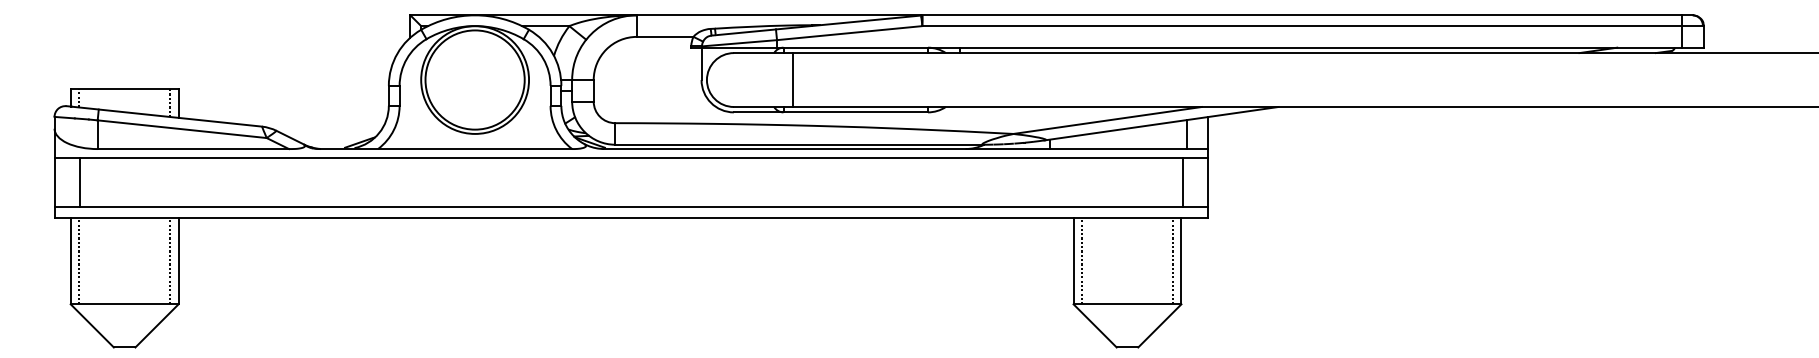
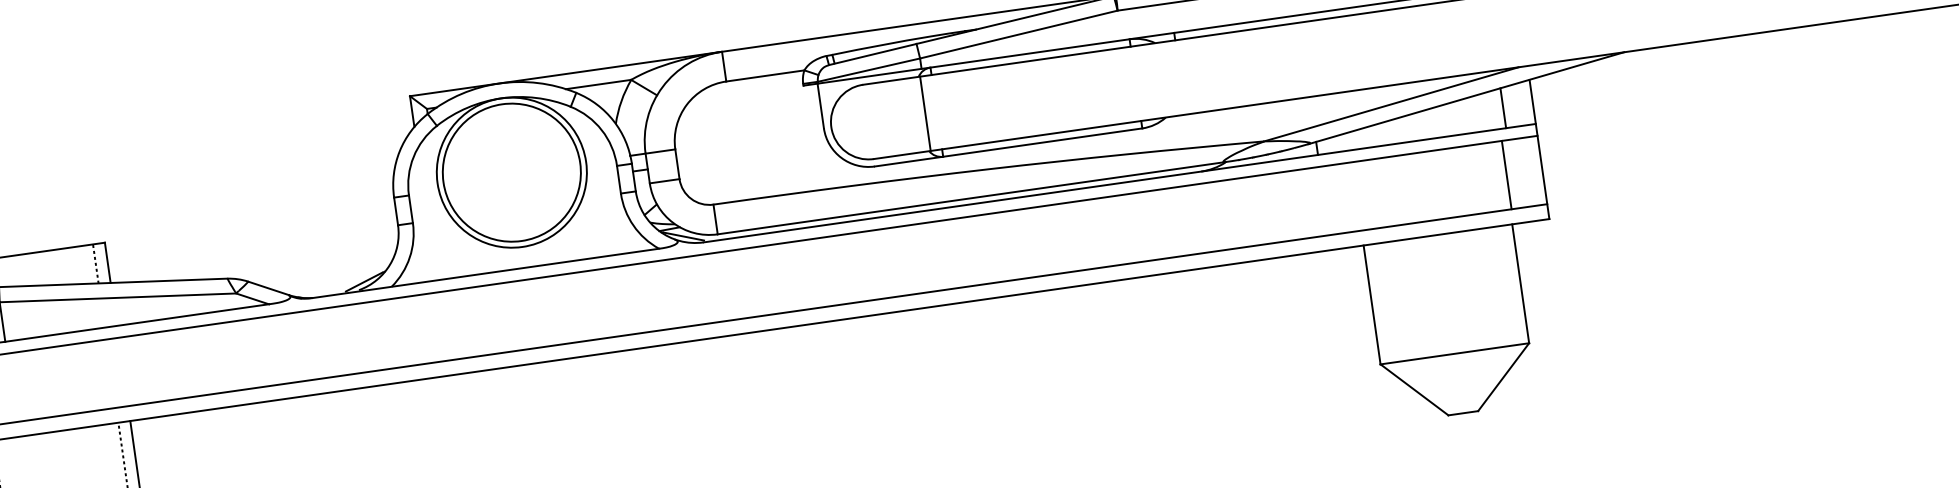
line: (793, 80) -> (925, 114), moved
line: (1082, 261) -> (1384, 303), removed
line: (1172, 261) -> (1508, 285), removed

